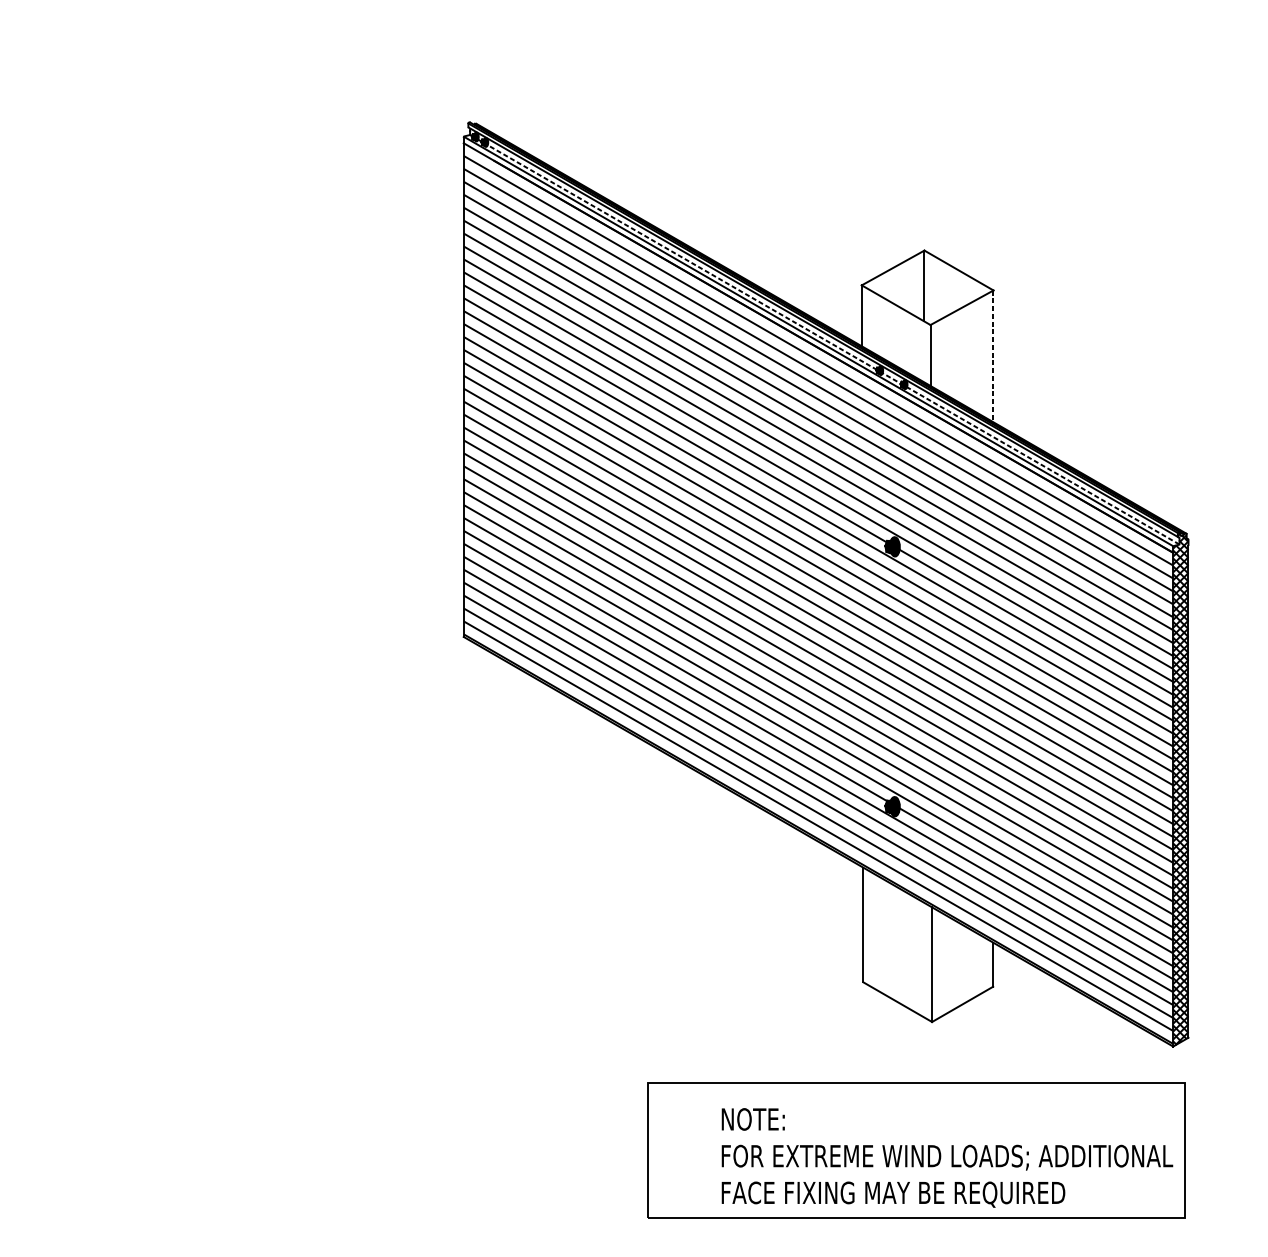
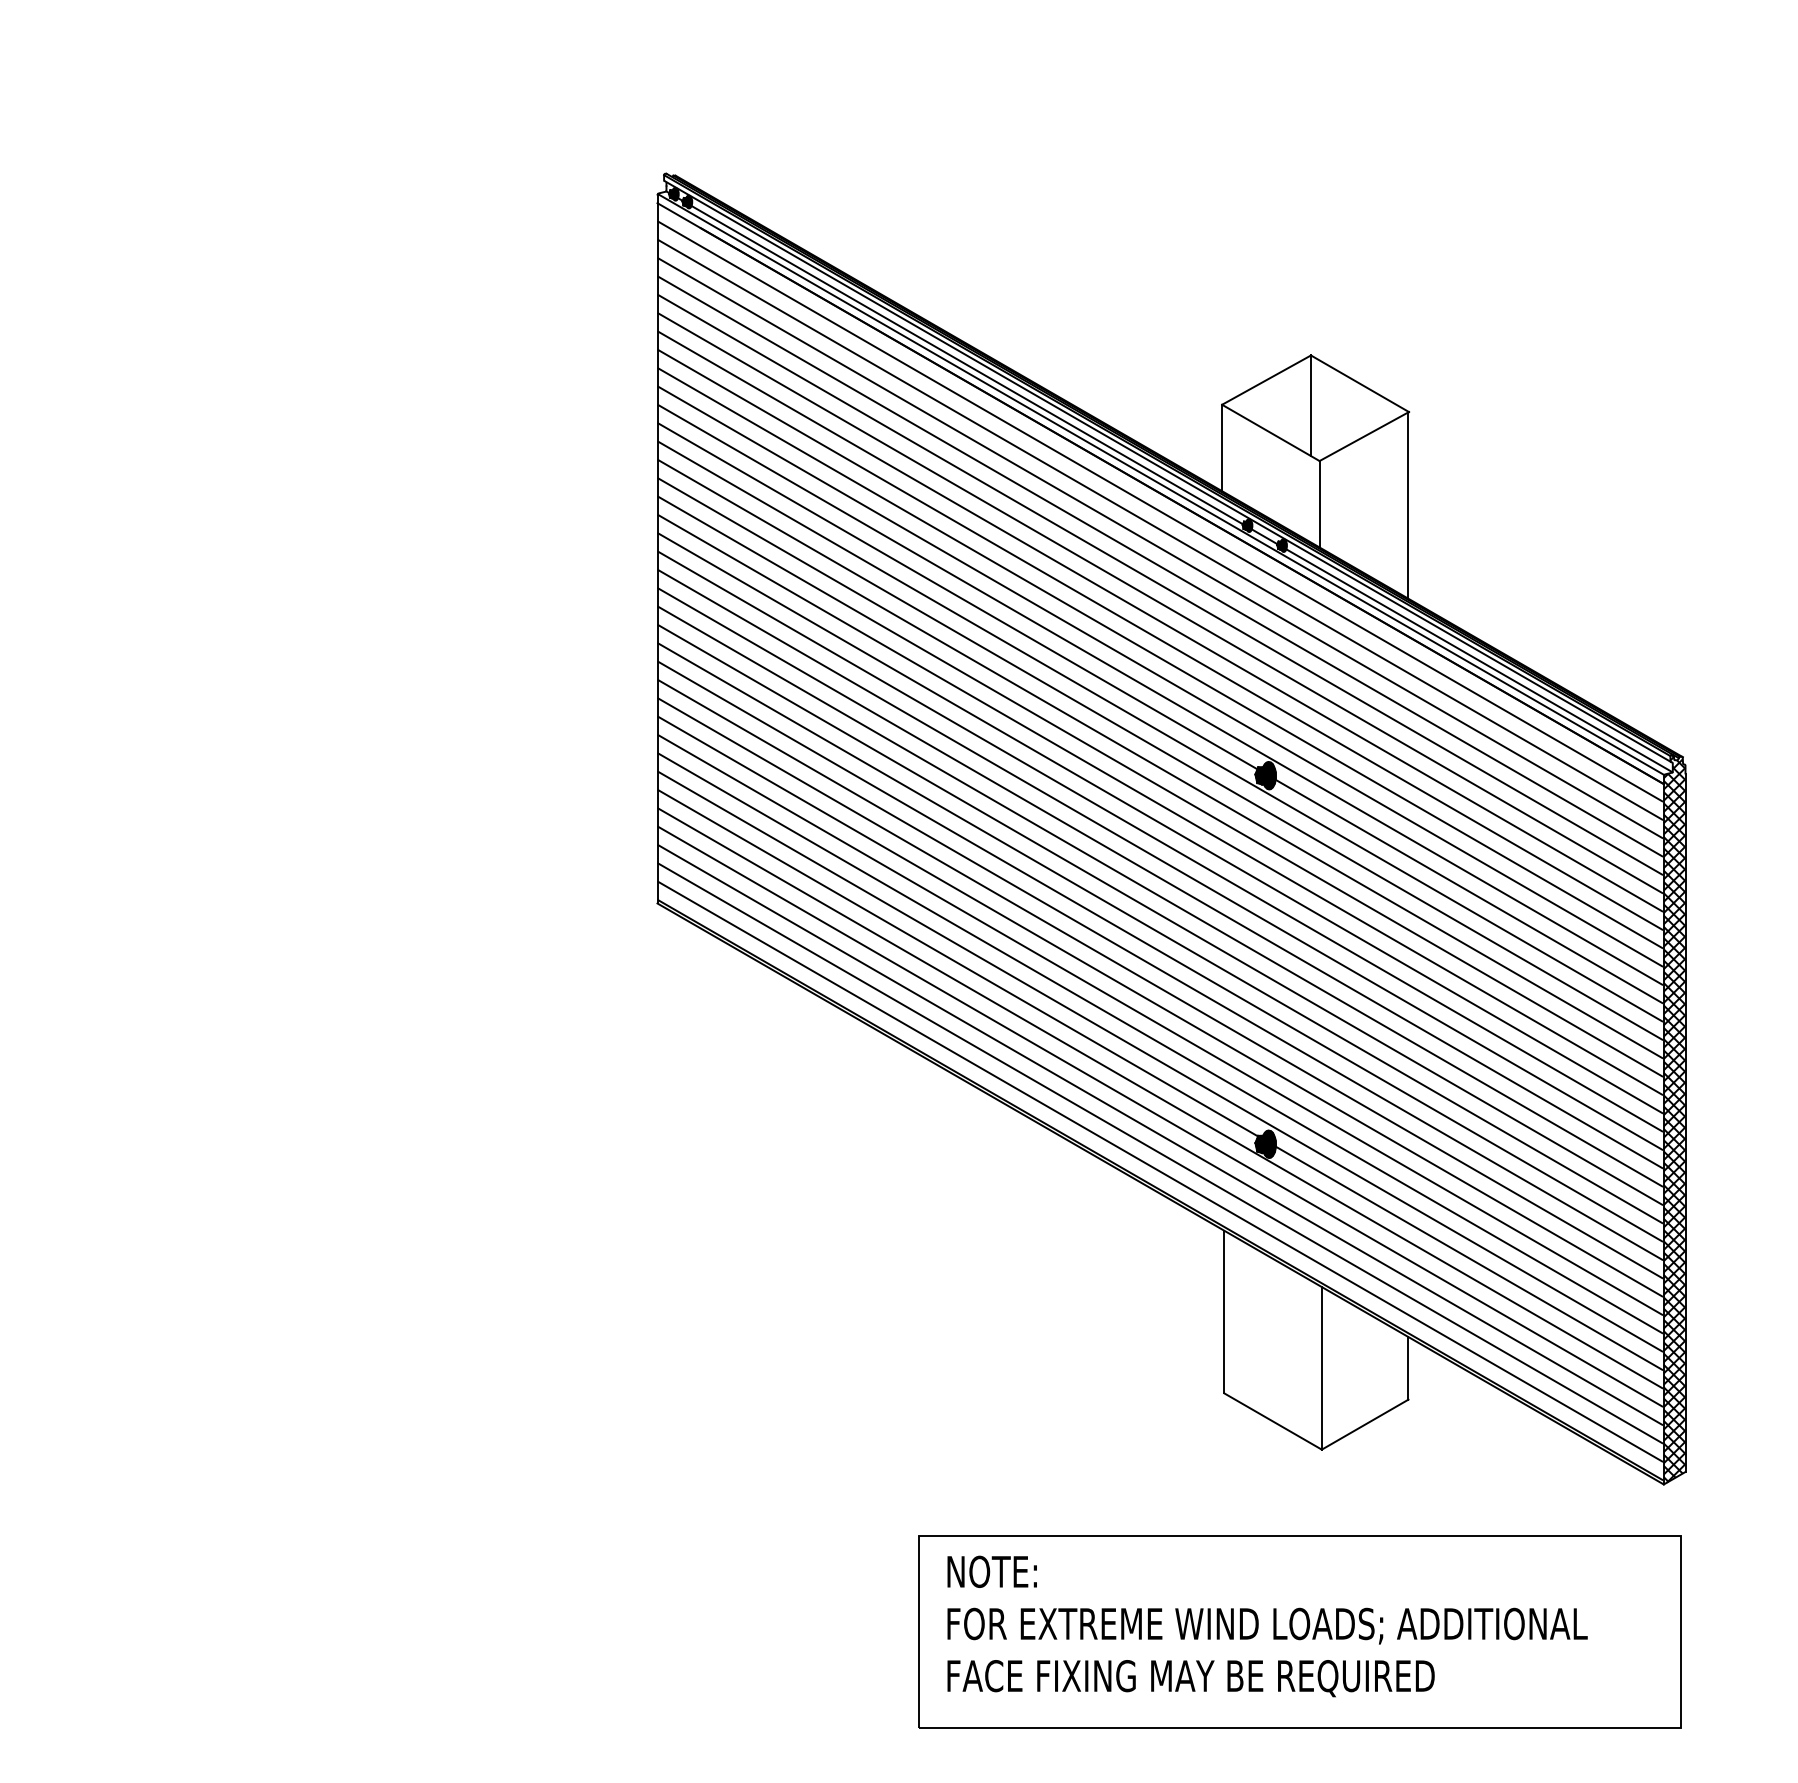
line: (824, 340) -> (1169, 482), dashed -> solid
line: (993, 357) -> (1408, 506), dashed -> solid
text: (947, 1157) -> (1267, 1626), moved

